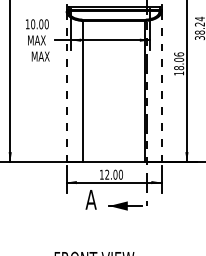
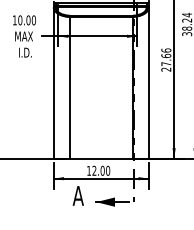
text: (40, 56) -> (27, 52), MAX -> I.D.
text: (179, 66) -> (166, 62), 18.06 -> 27.66
line: (66, 86) -> (53, 82), dashed -> solid
line: (161, 86) -> (148, 82), dashed -> solid

